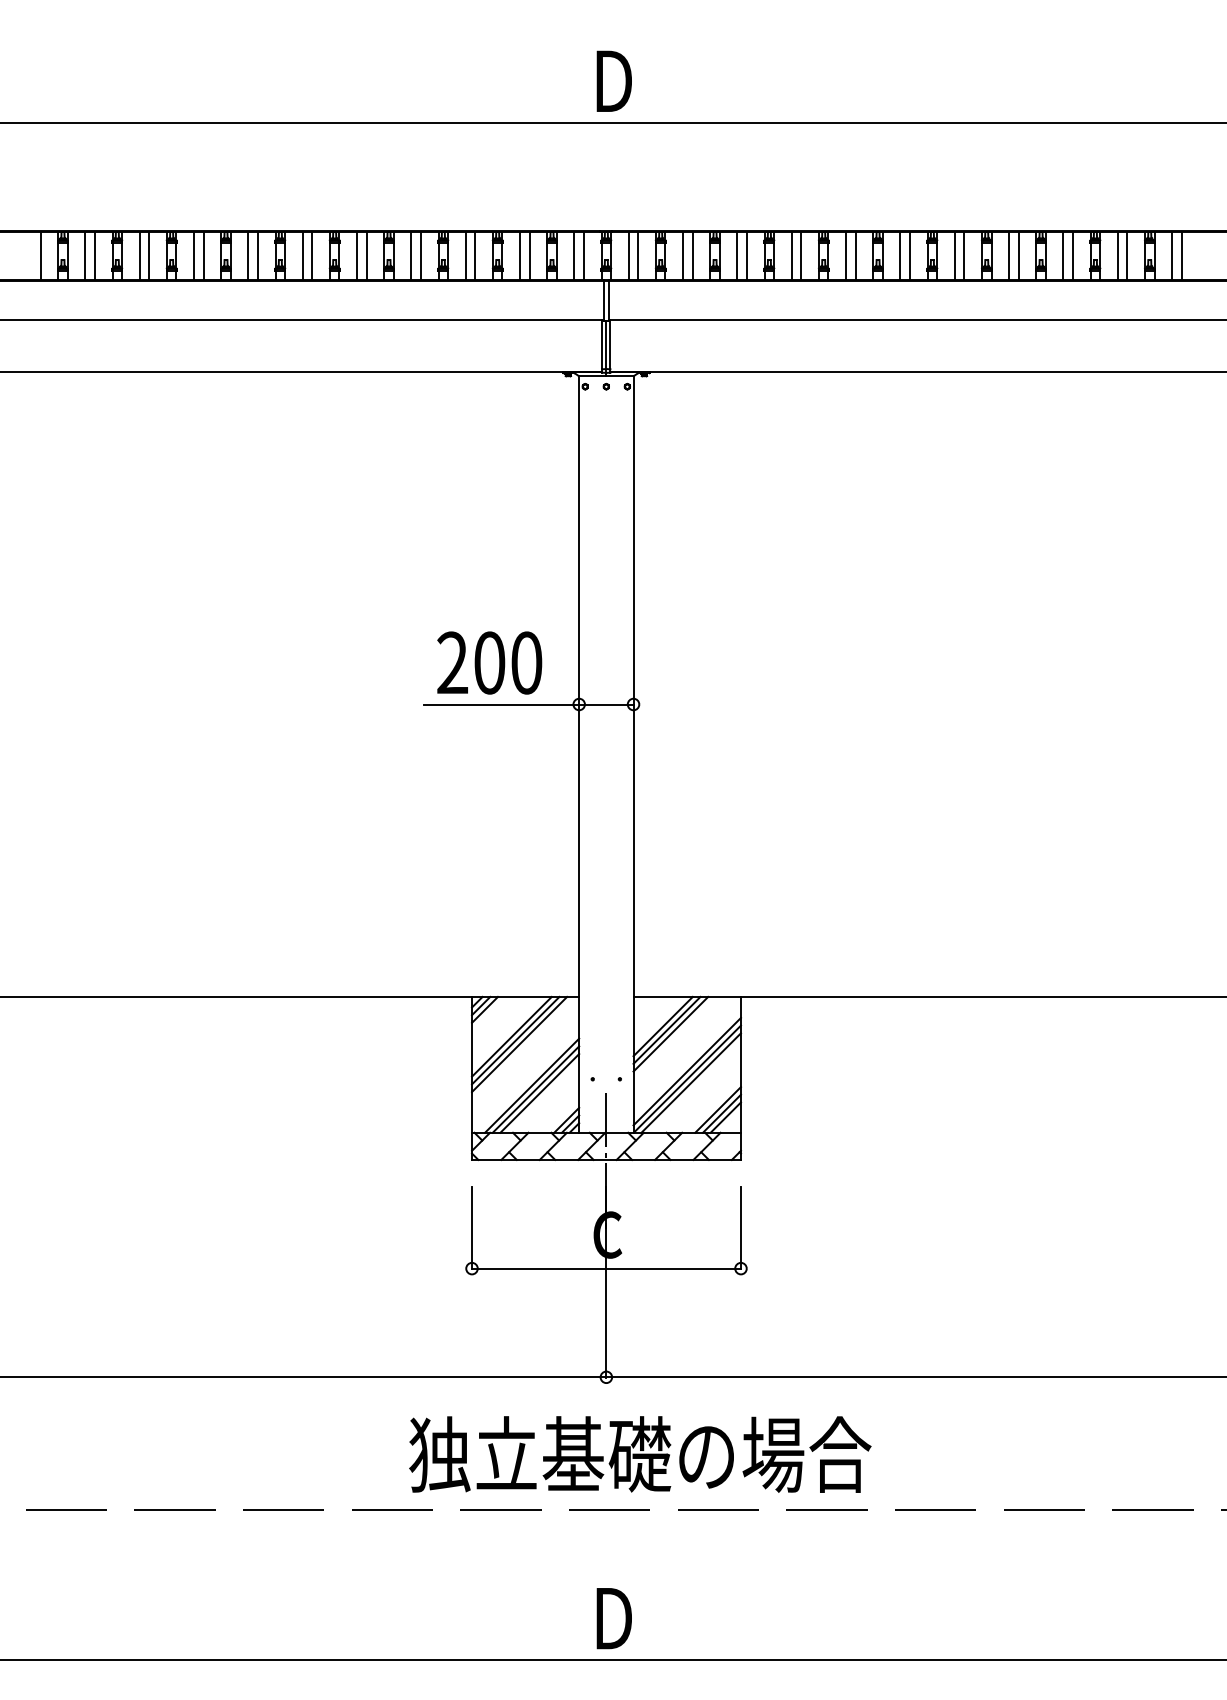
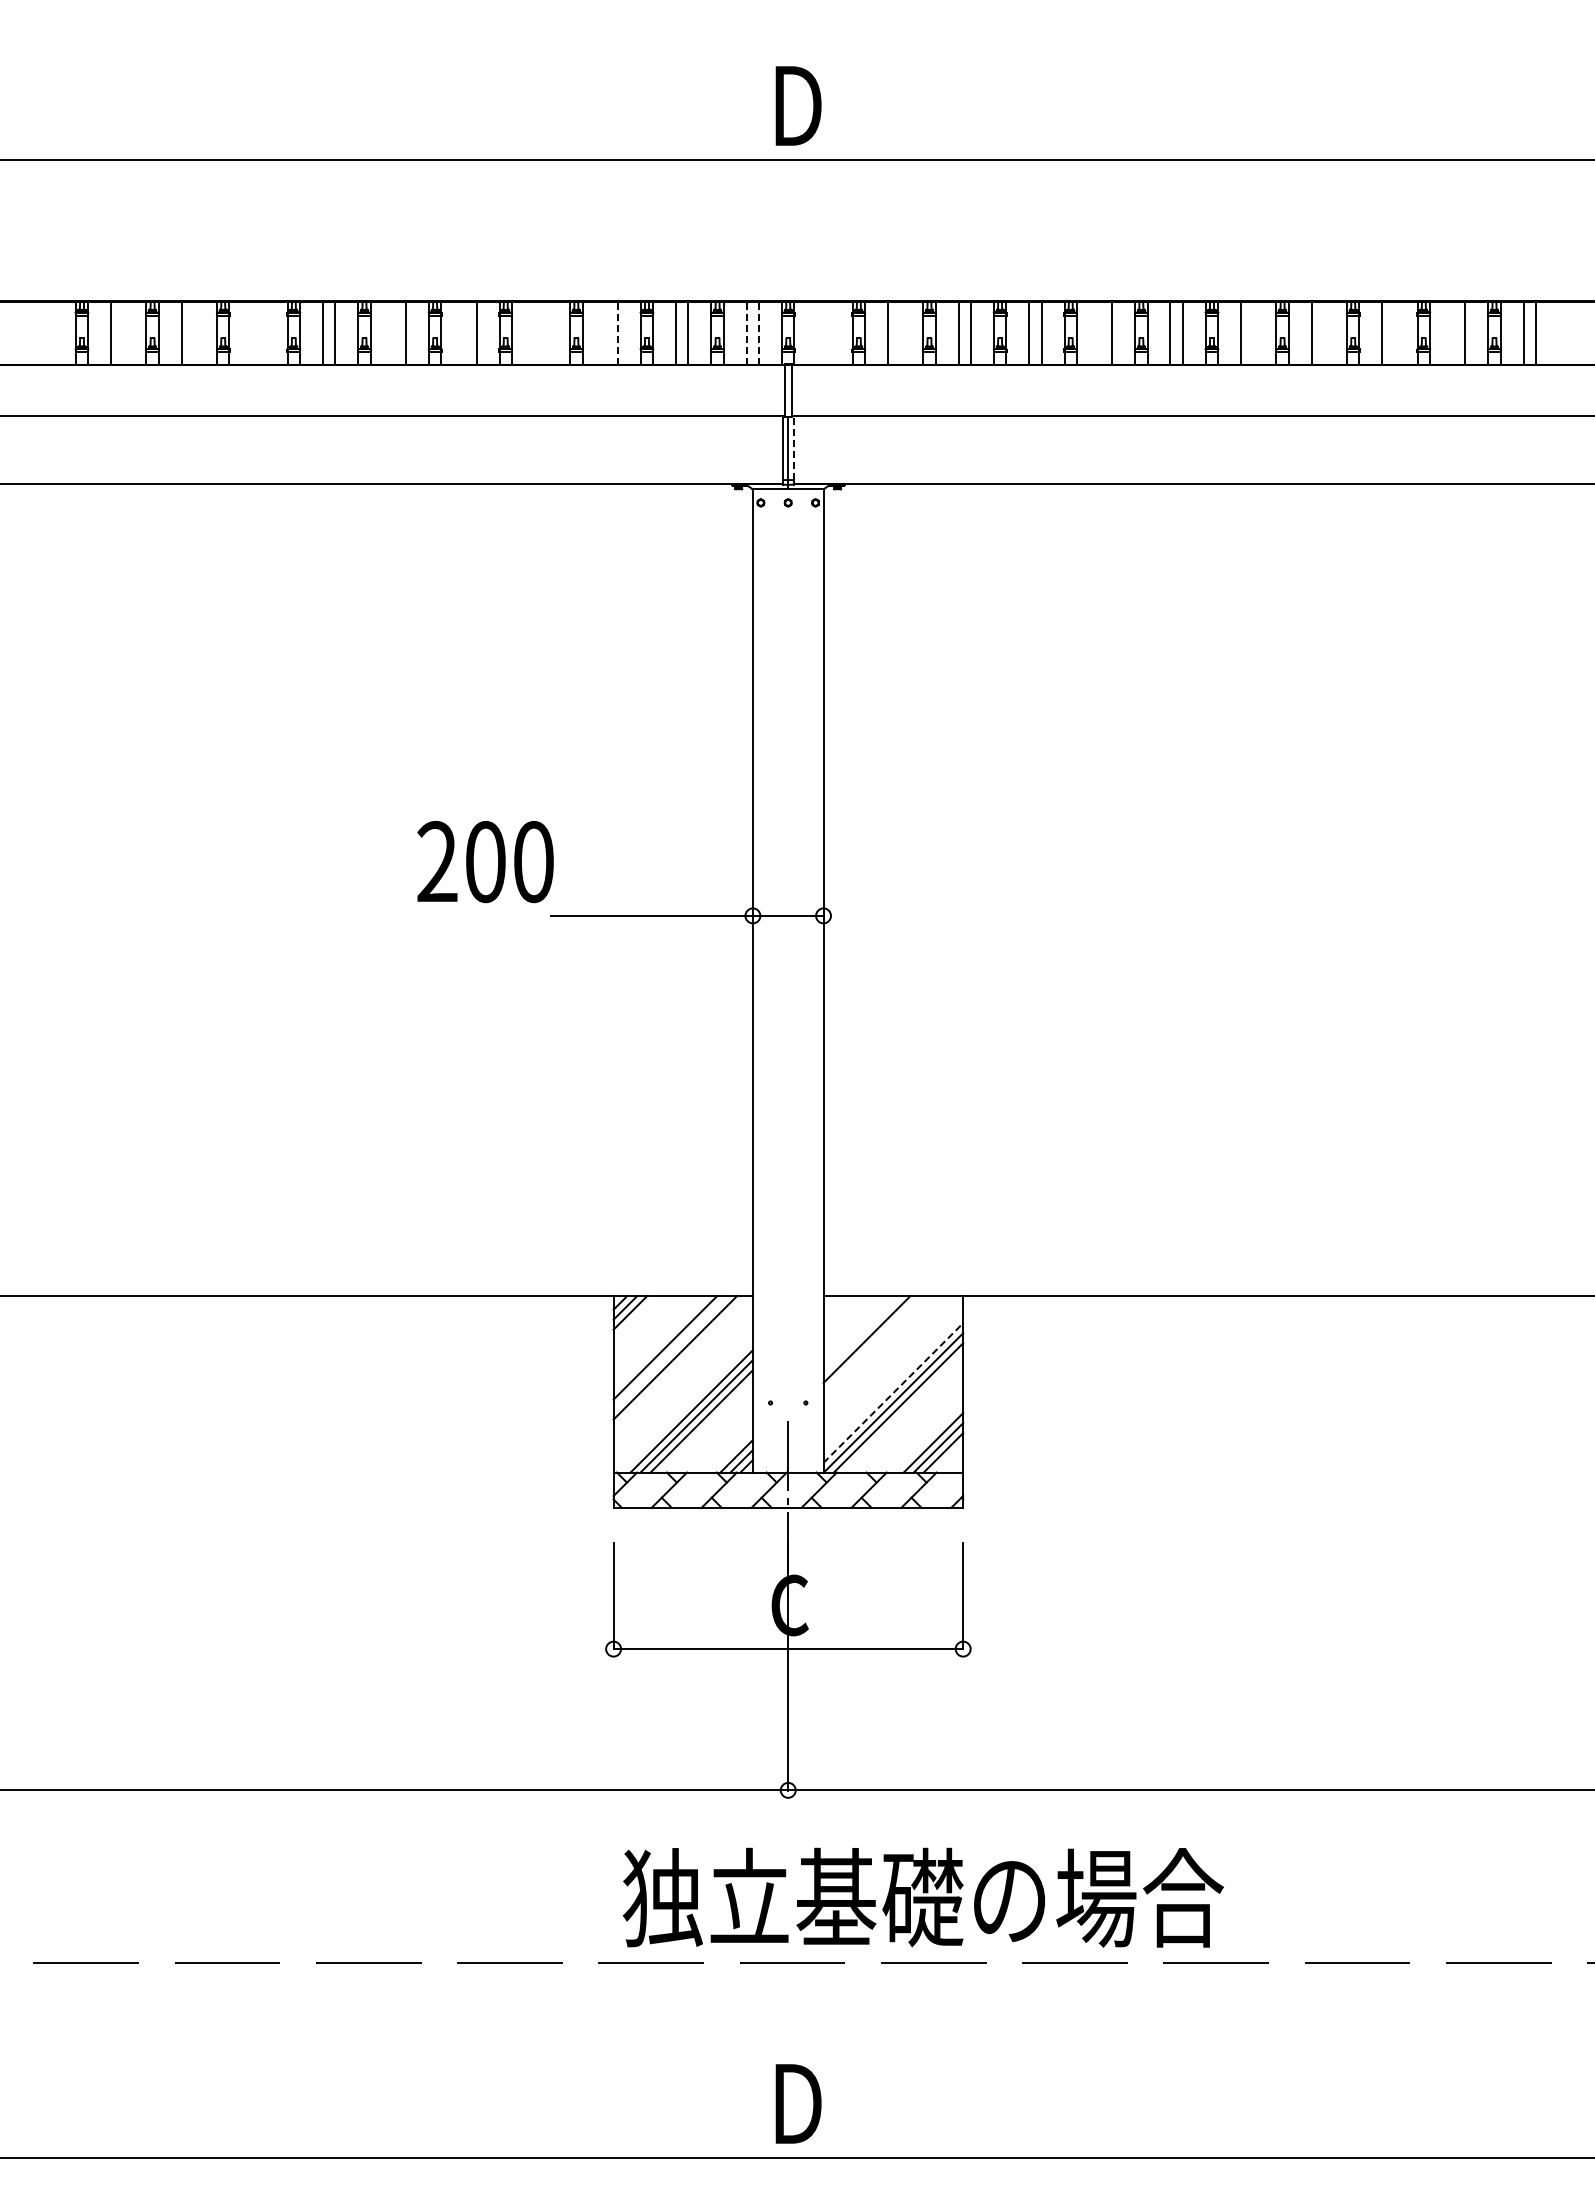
line: (40, 256) -> (52, 333), removed
line: (94, 256) -> (123, 333), removed
line: (149, 256) -> (194, 333), removed
line: (194, 256) -> (252, 333), removed
line: (203, 256) -> (264, 333), removed
line: (302, 256) -> (393, 333), removed
line: (357, 256) -> (464, 333), removed
line: (411, 256) -> (534, 333), removed
line: (421, 256) -> (547, 333), removed
line: (465, 256) -> (605, 333), removed
line: (475, 256) -> (617, 333), solid -> dashed
line: (574, 256) -> (746, 333), solid -> dashed
line: (584, 256) -> (759, 333), solid -> dashed
line: (628, 256) -> (817, 333), removed
line: (638, 256) -> (829, 333), removed
line: (692, 256) -> (900, 333), removed
line: (845, 256) -> (1099, 333), removed
line: (964, 256) -> (1253, 333), removed
line: (1018, 256) -> (1324, 333), removed
line: (1072, 256) -> (1394, 333), removed
line: (1117, 256) -> (1452, 333), removed
line: (610, 344) -> (793, 448), solid -> dashed
text: (489, 663) -> (485, 862), moved
line: (662, 1026) -> (861, 1334), removed
line: (670, 1034) -> (871, 1344), removed
line: (515, 1040) -> (670, 1352), removed
line: (687, 1071) -> (893, 1393), solid -> dashed
text: (639, 1454) -> (922, 1897), moved

